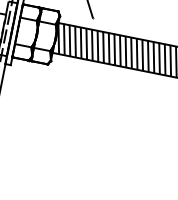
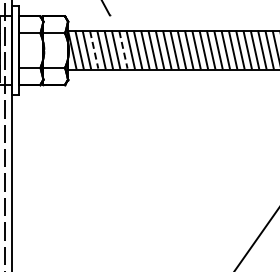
line: (75, 42) -> (94, 50), solid -> dashed
line: (97, 46) -> (123, 50), solid -> dashed

